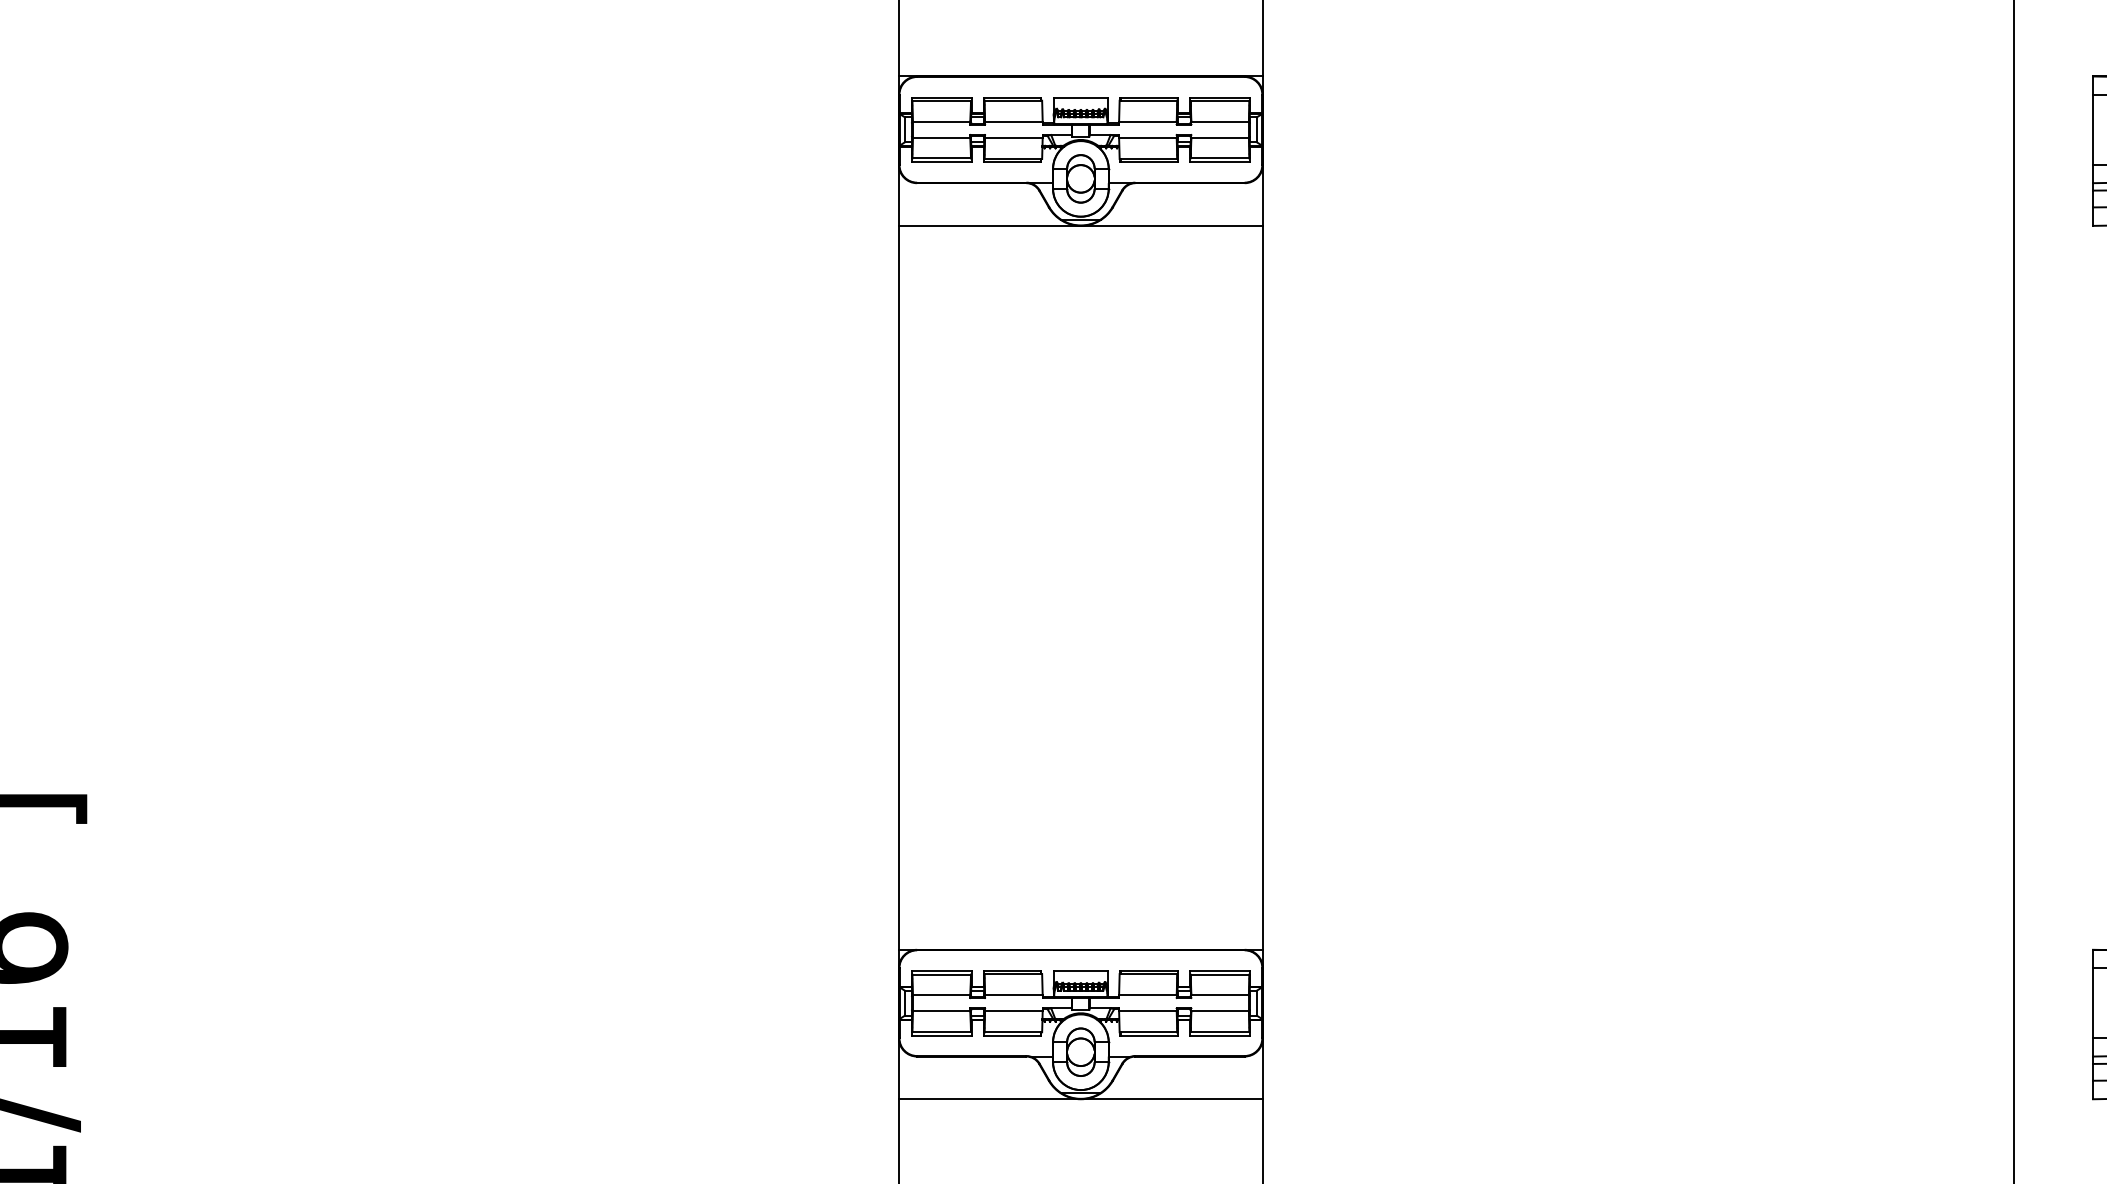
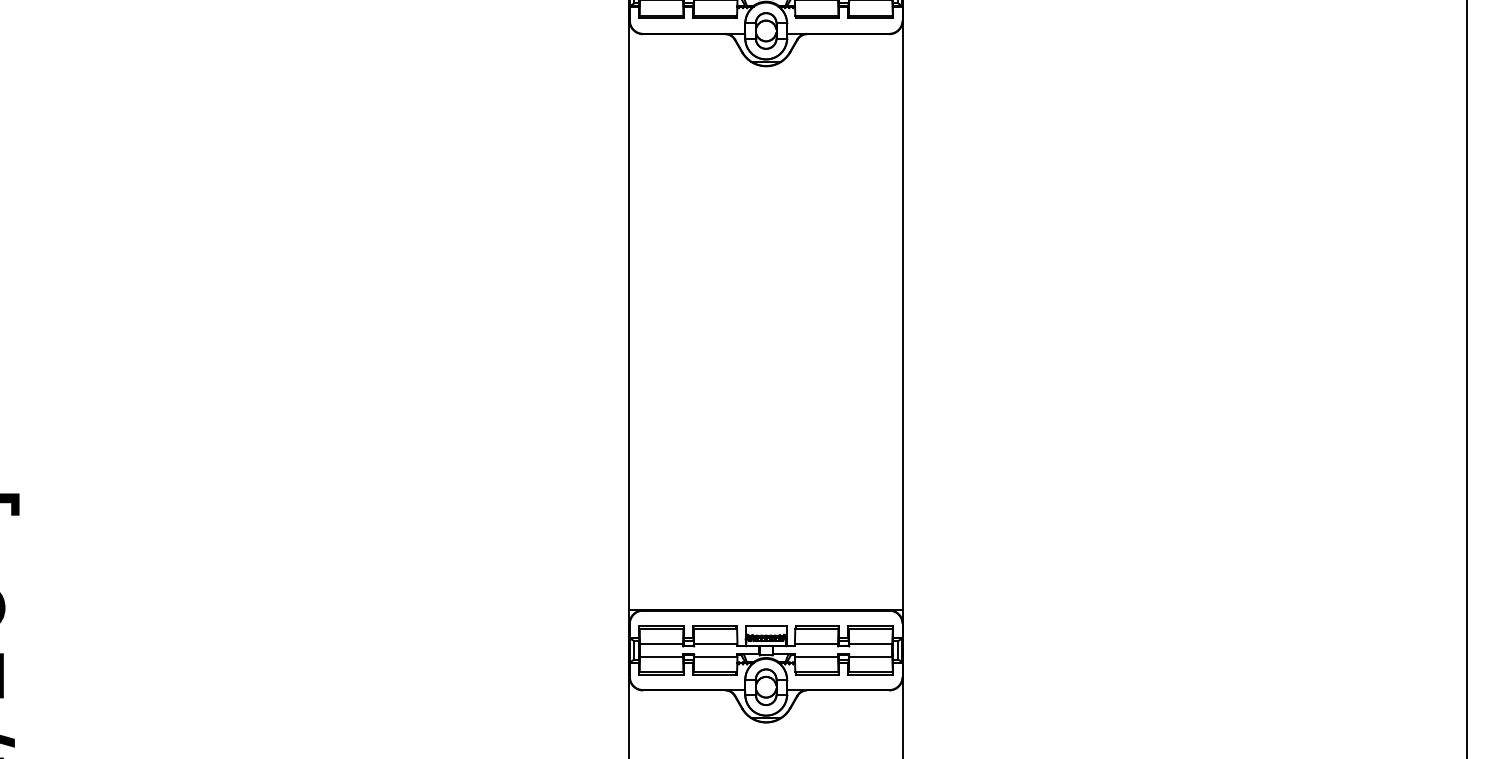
line: (1080, 225) -> (765, 66), removed
line: (1080, 1099) -> (765, 722), removed

